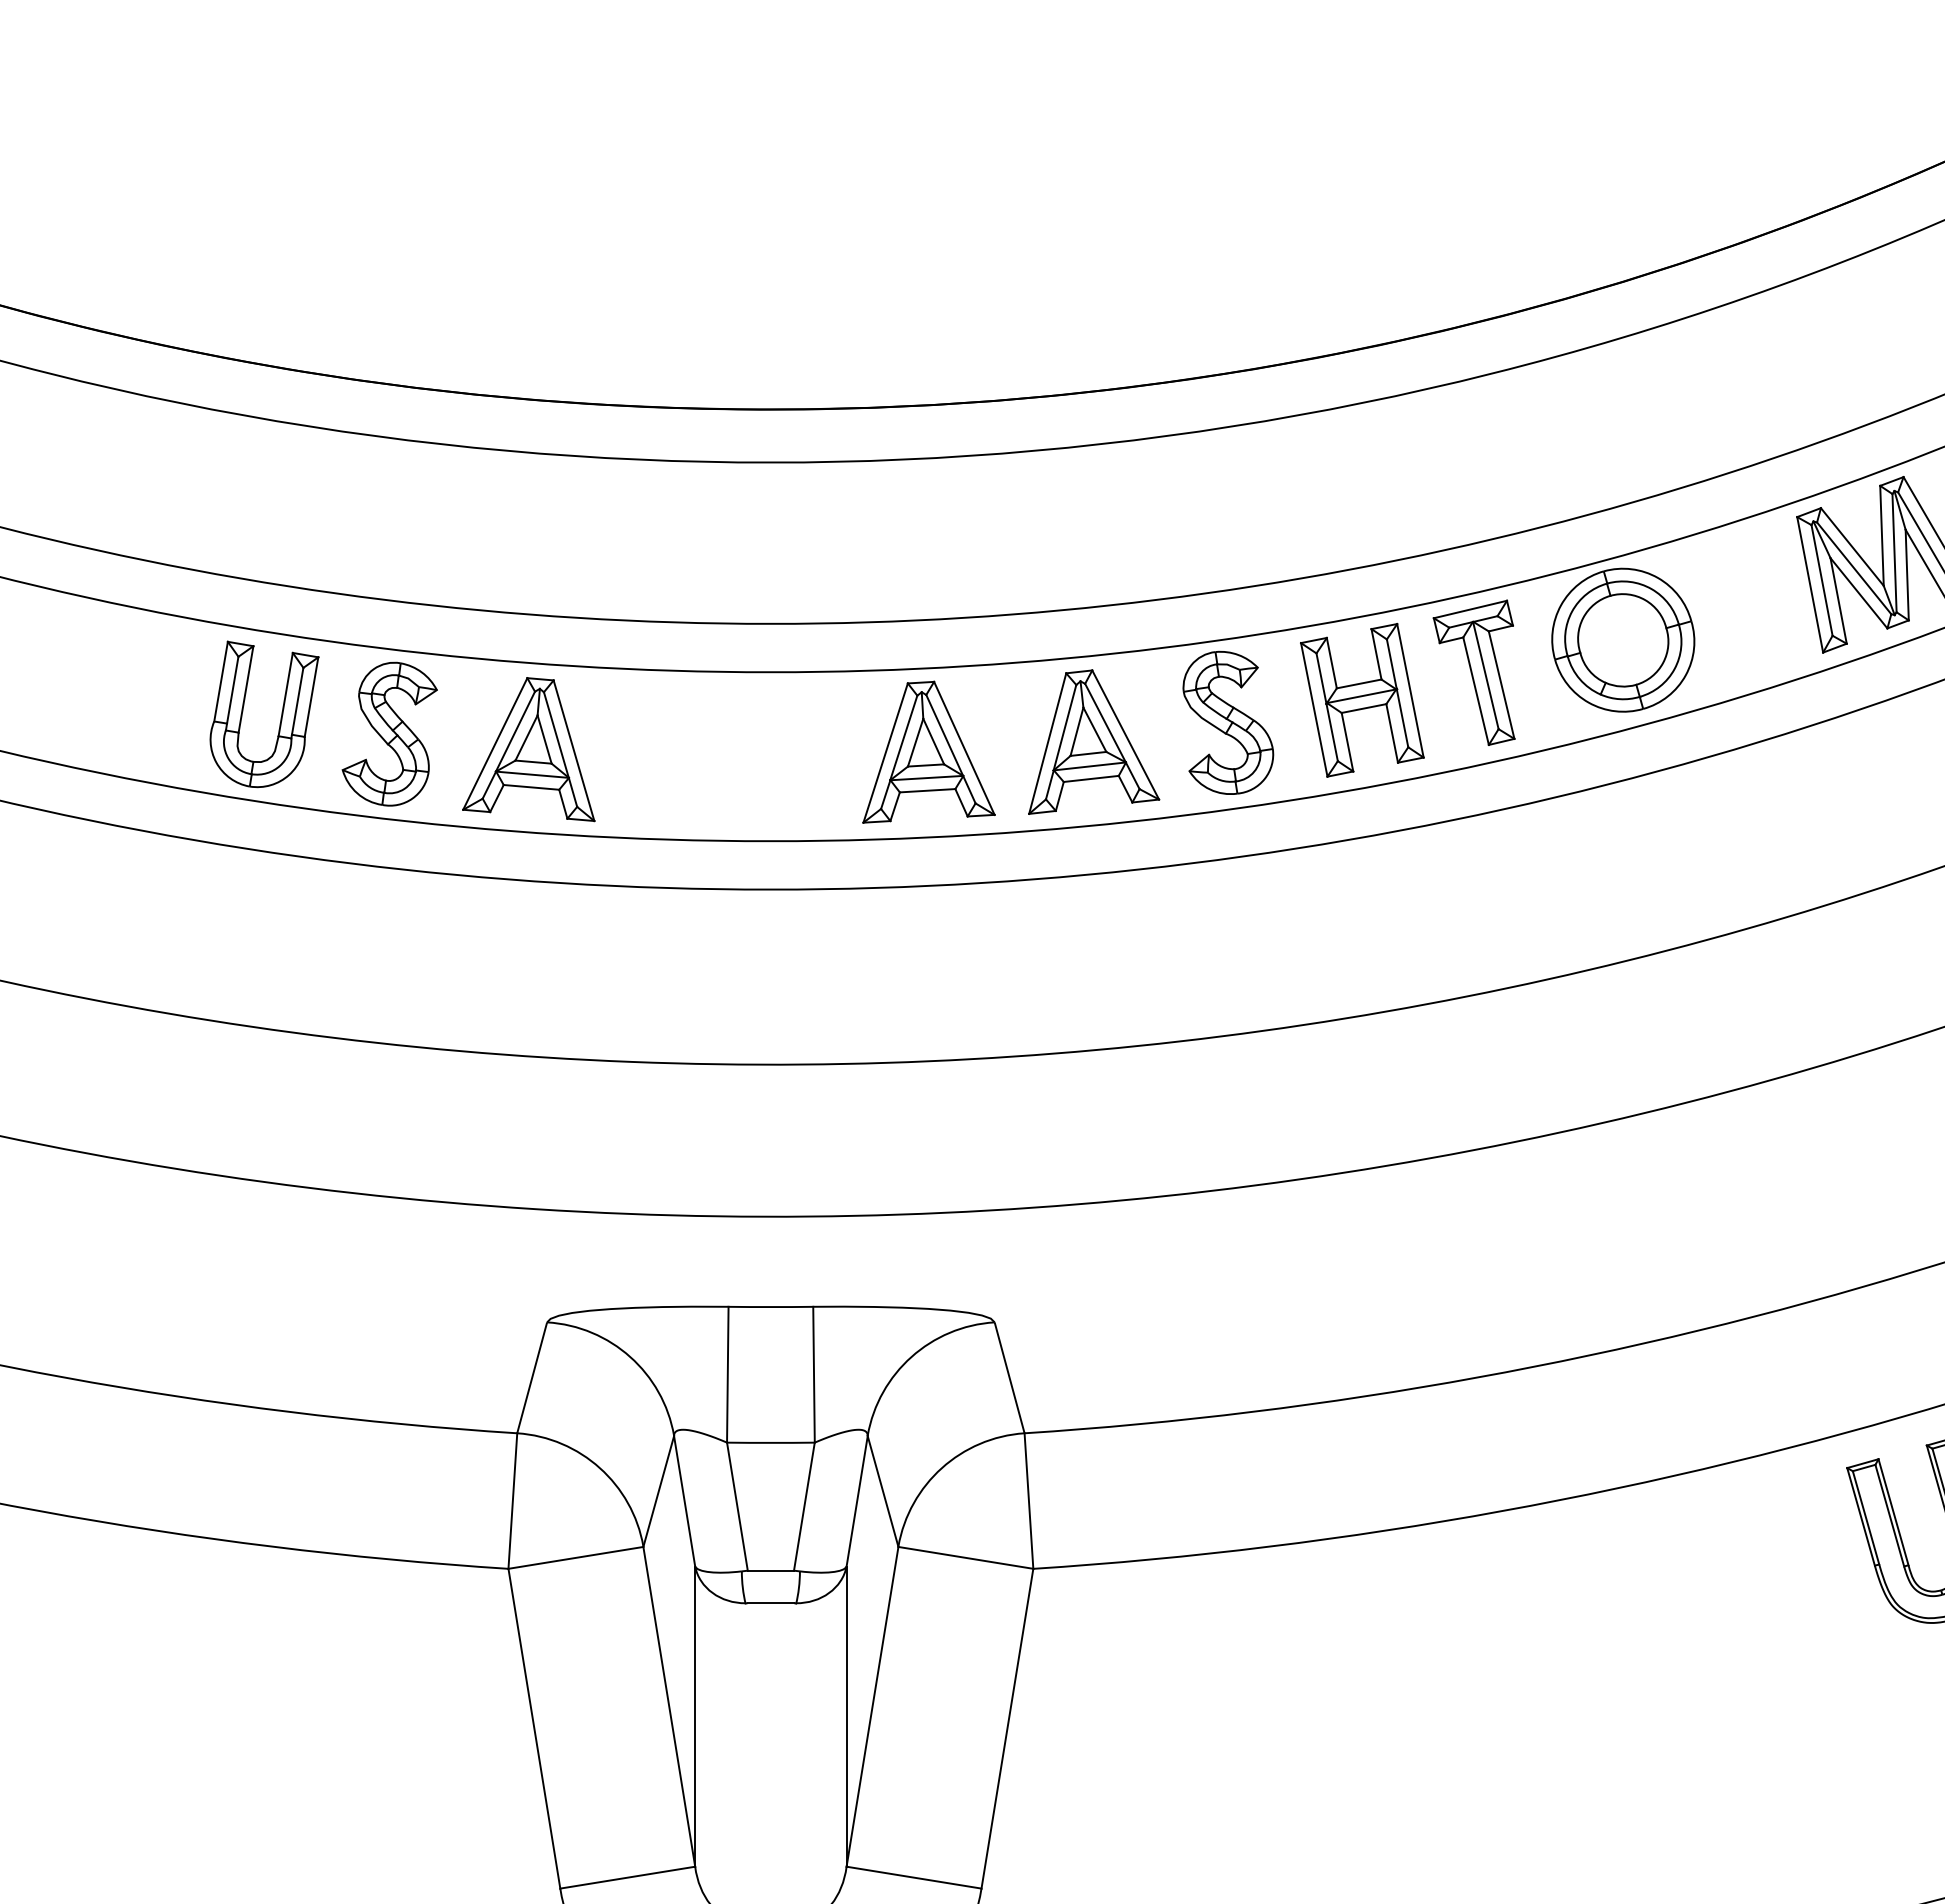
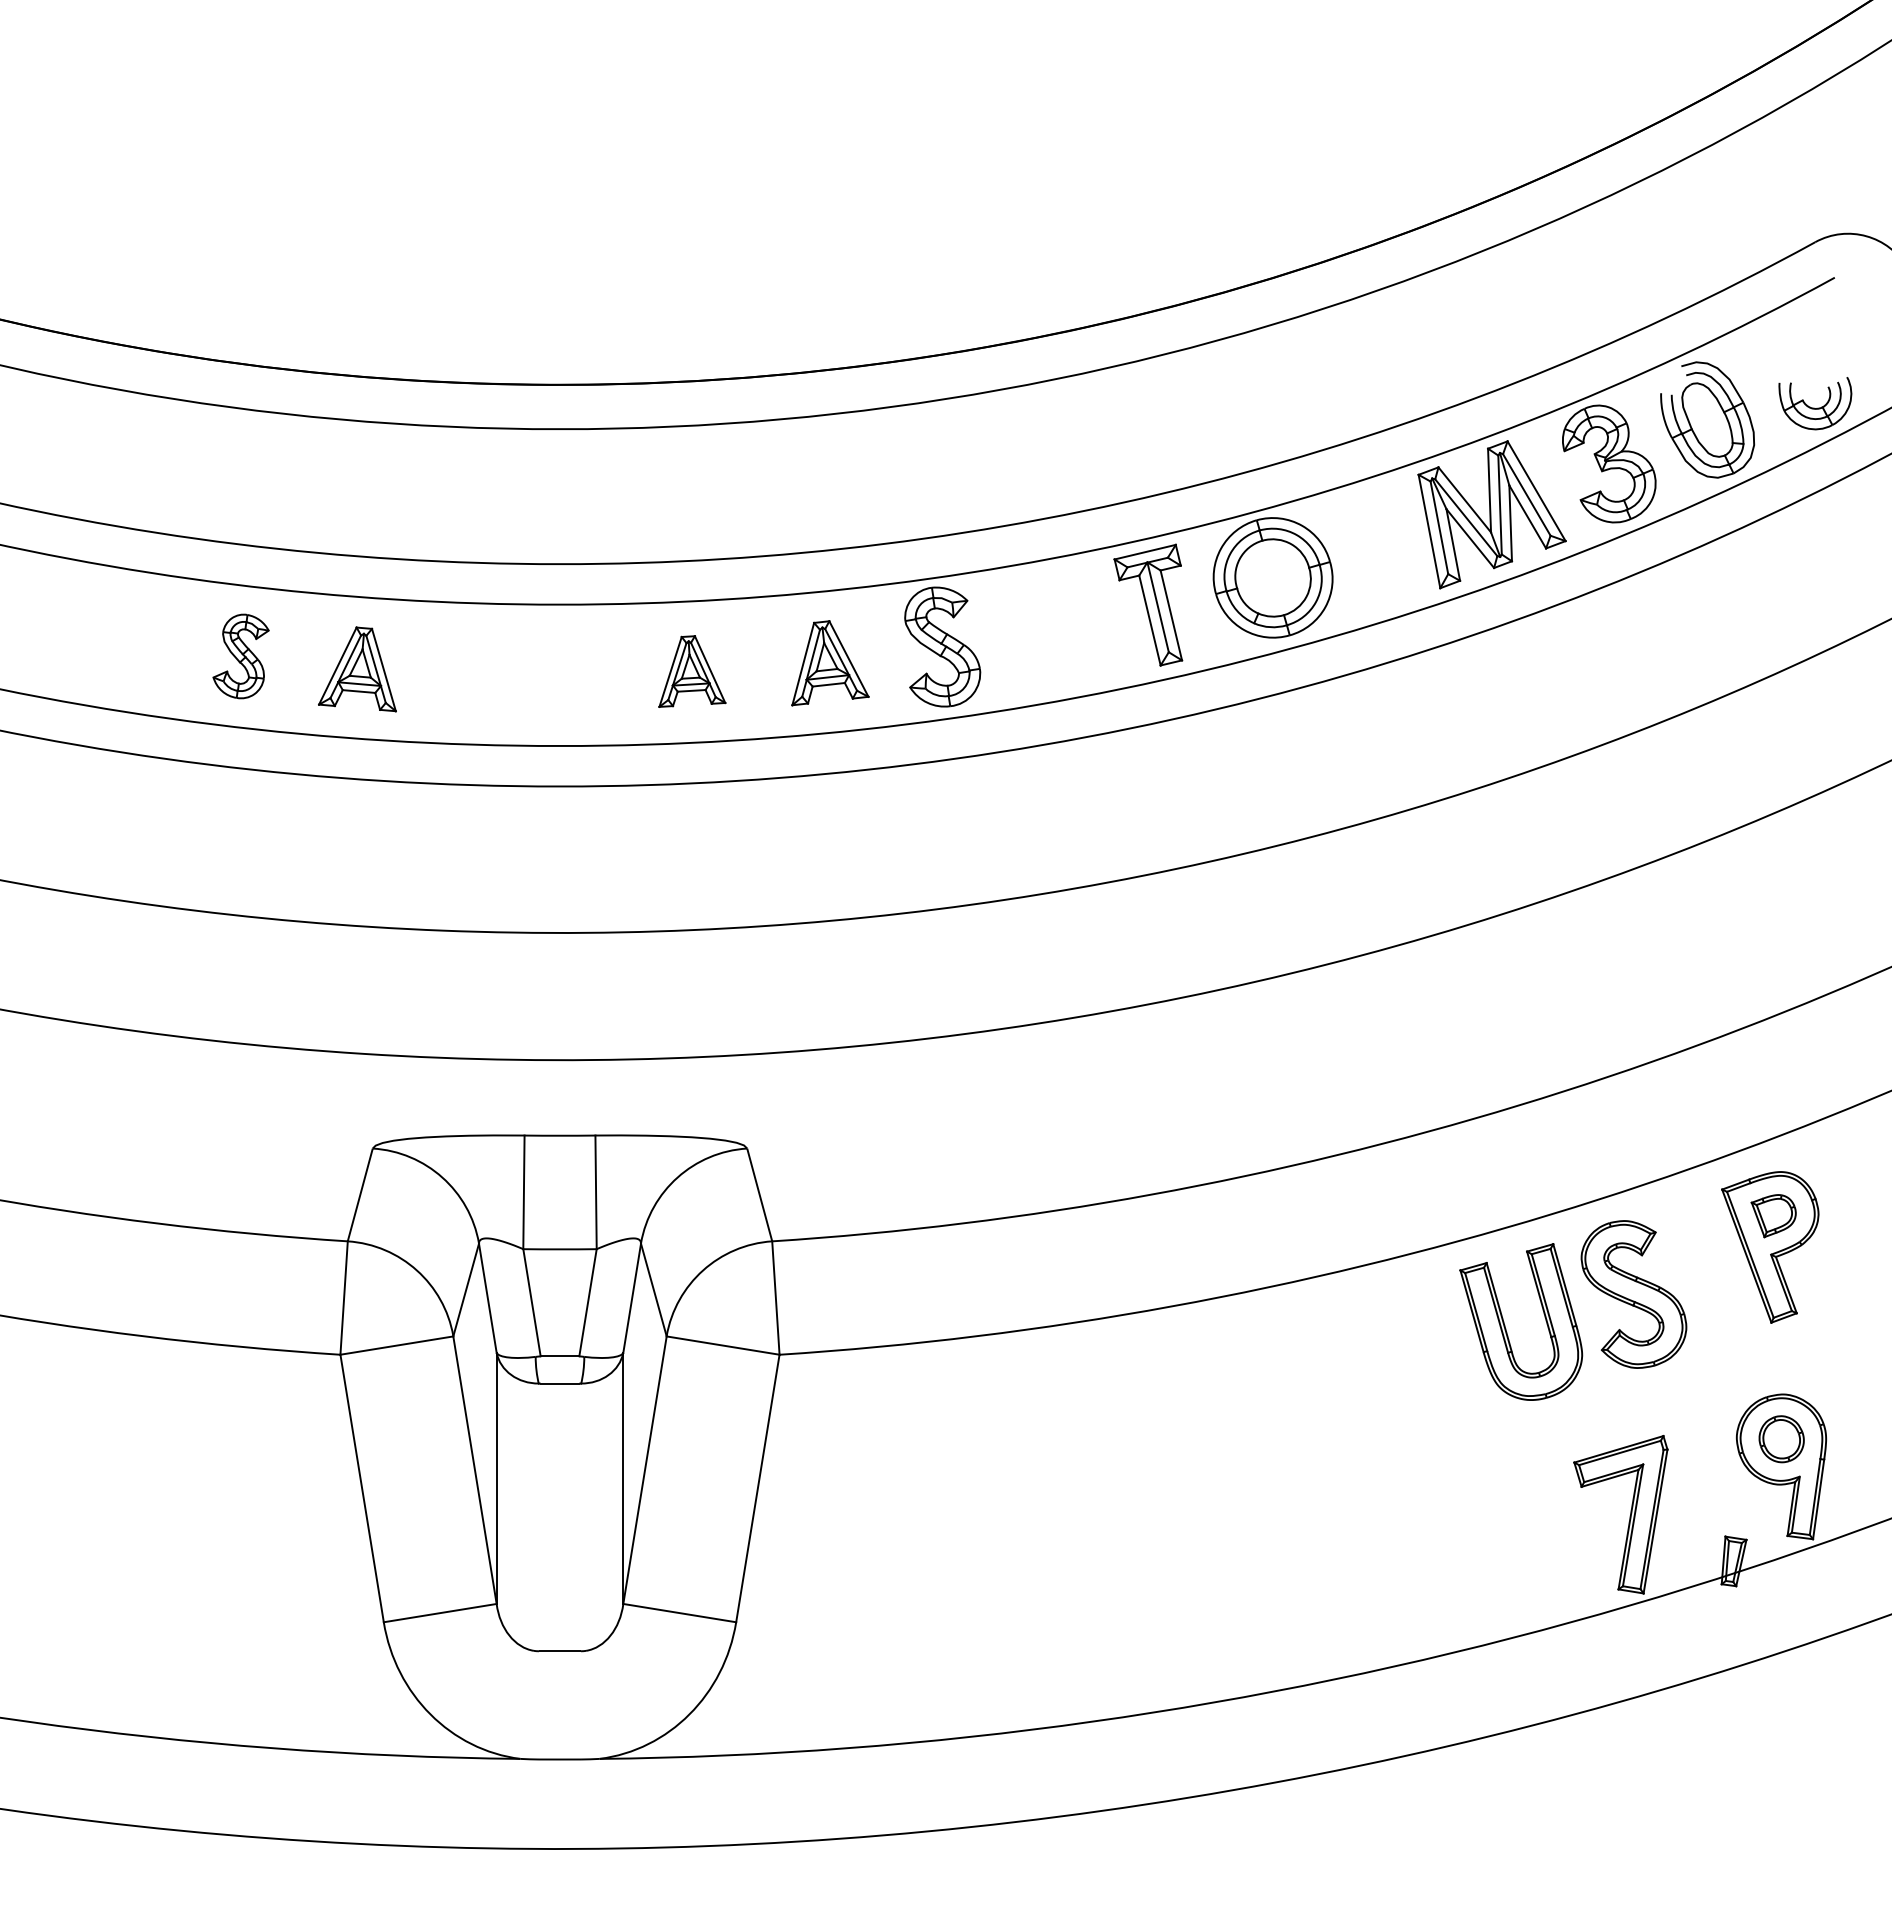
part: (1361, 700) -> (1054, 628), removed
part: (280, 717) -> (149, 642), removed
part: (389, 734) -> (240, 656), size x0.7
part: (1094, 742) -> (830, 663), size x0.7
part: (528, 749) -> (357, 669), size x0.7
part: (929, 752) -> (692, 671), size x0.6

